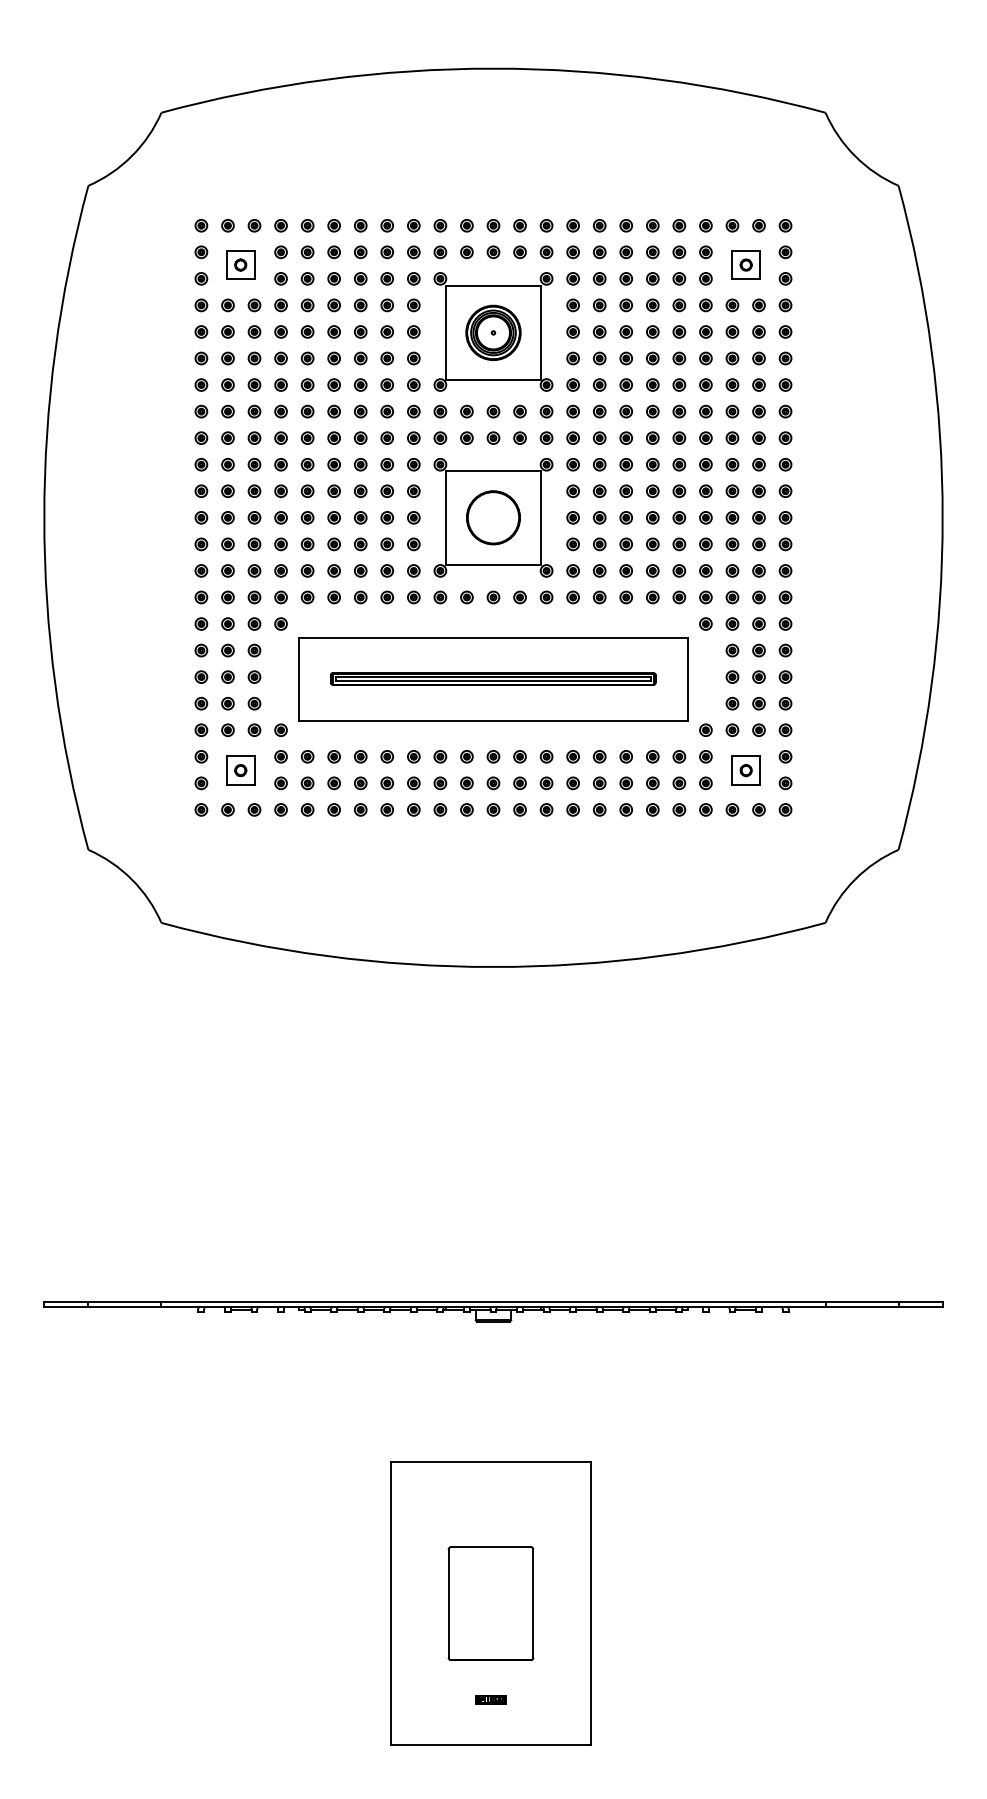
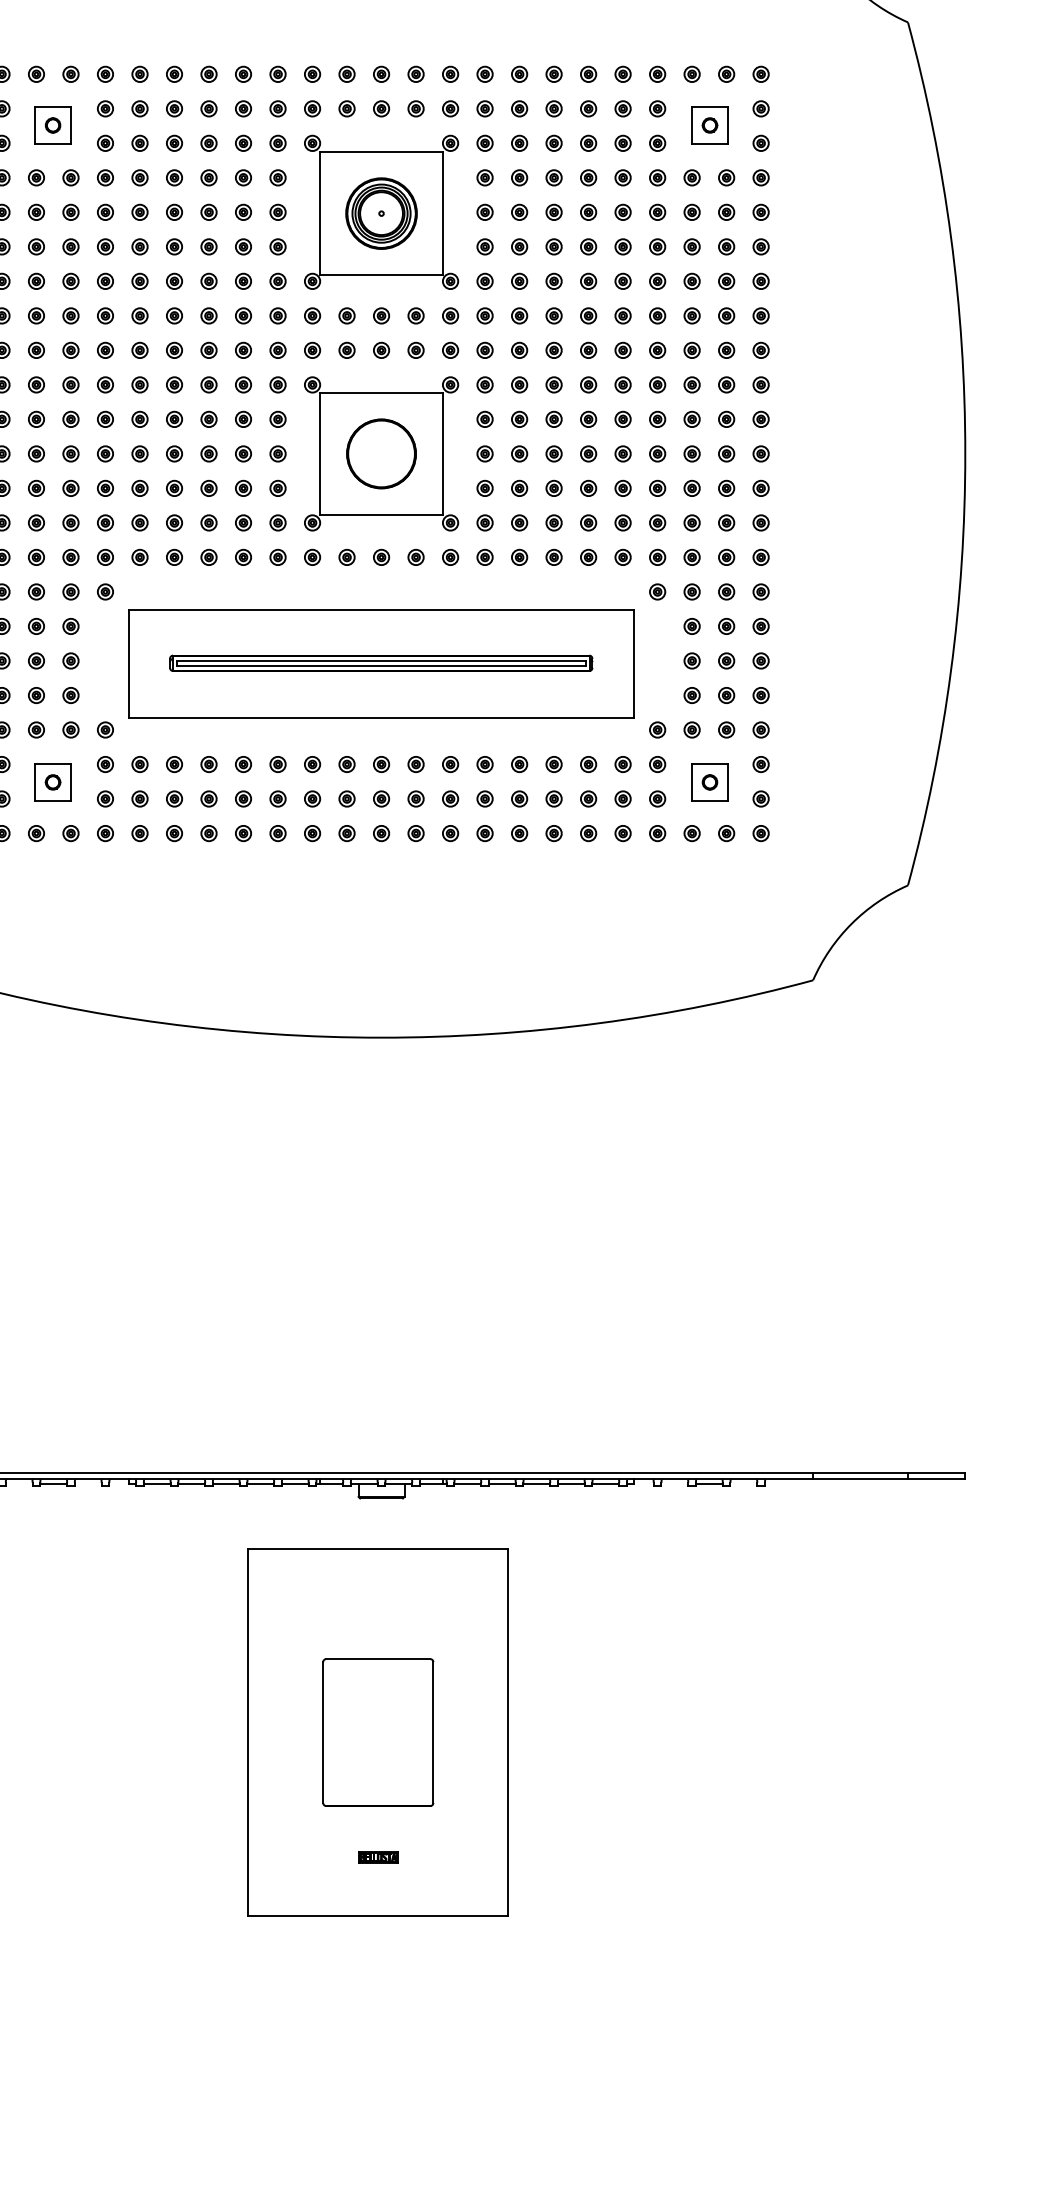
part: (490, 1603) -> (377, 1732), moved

